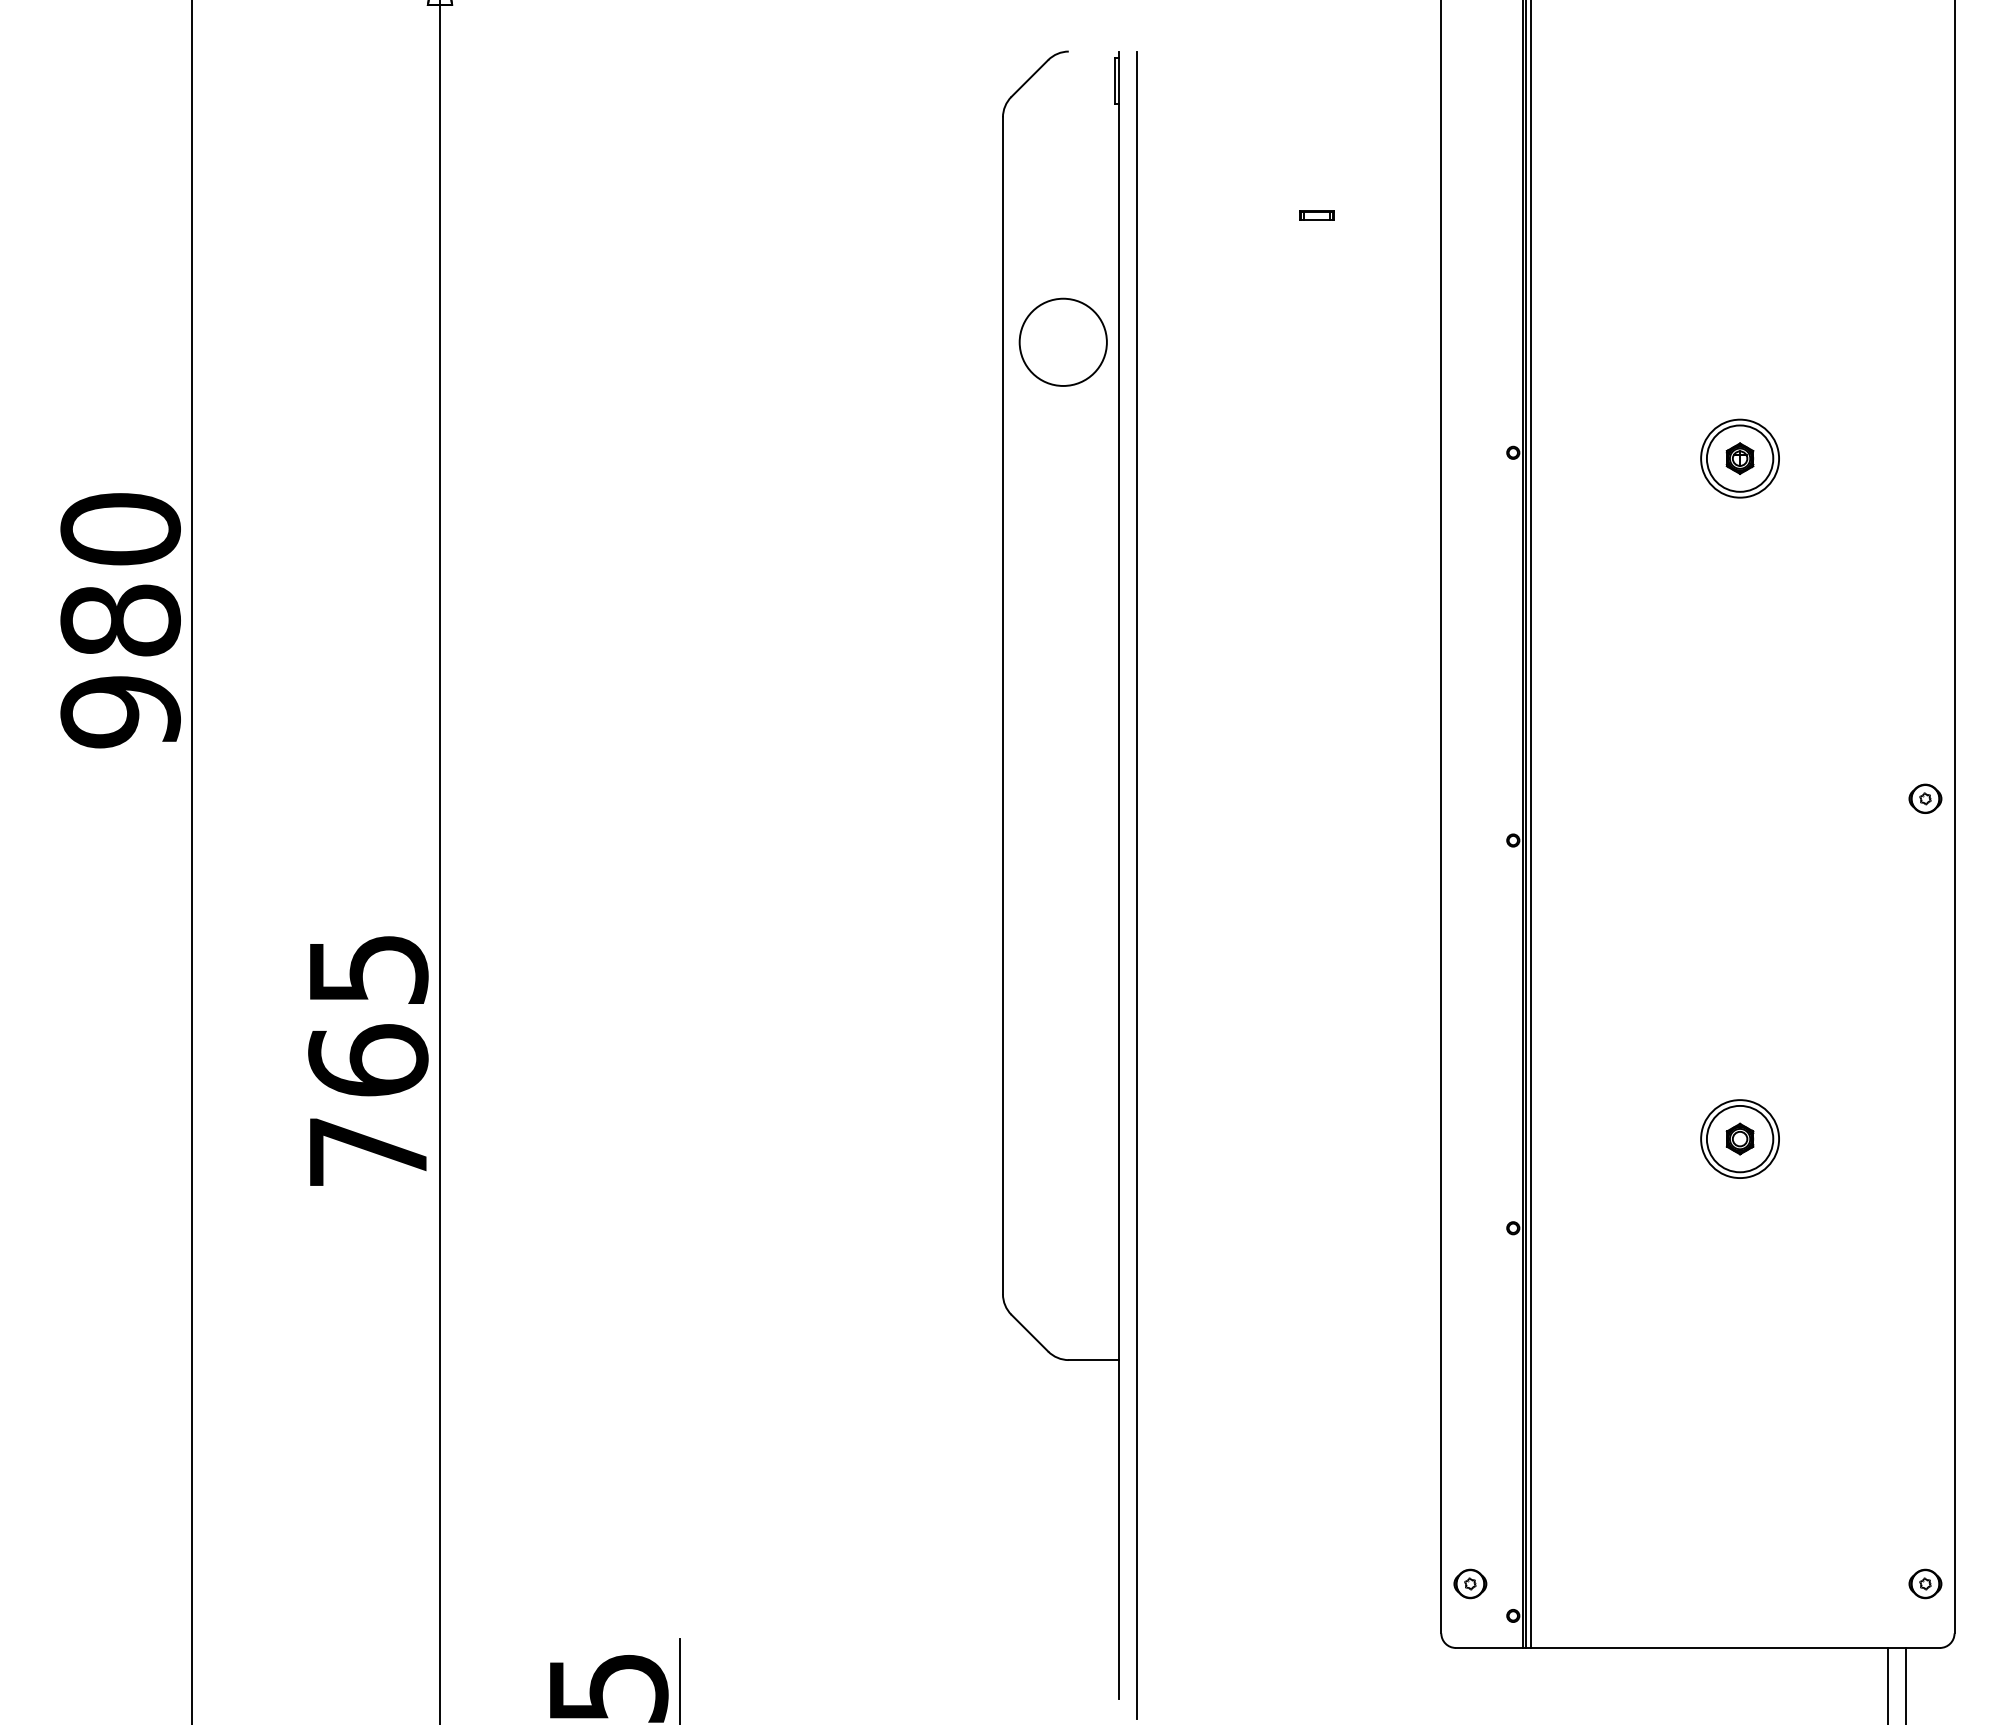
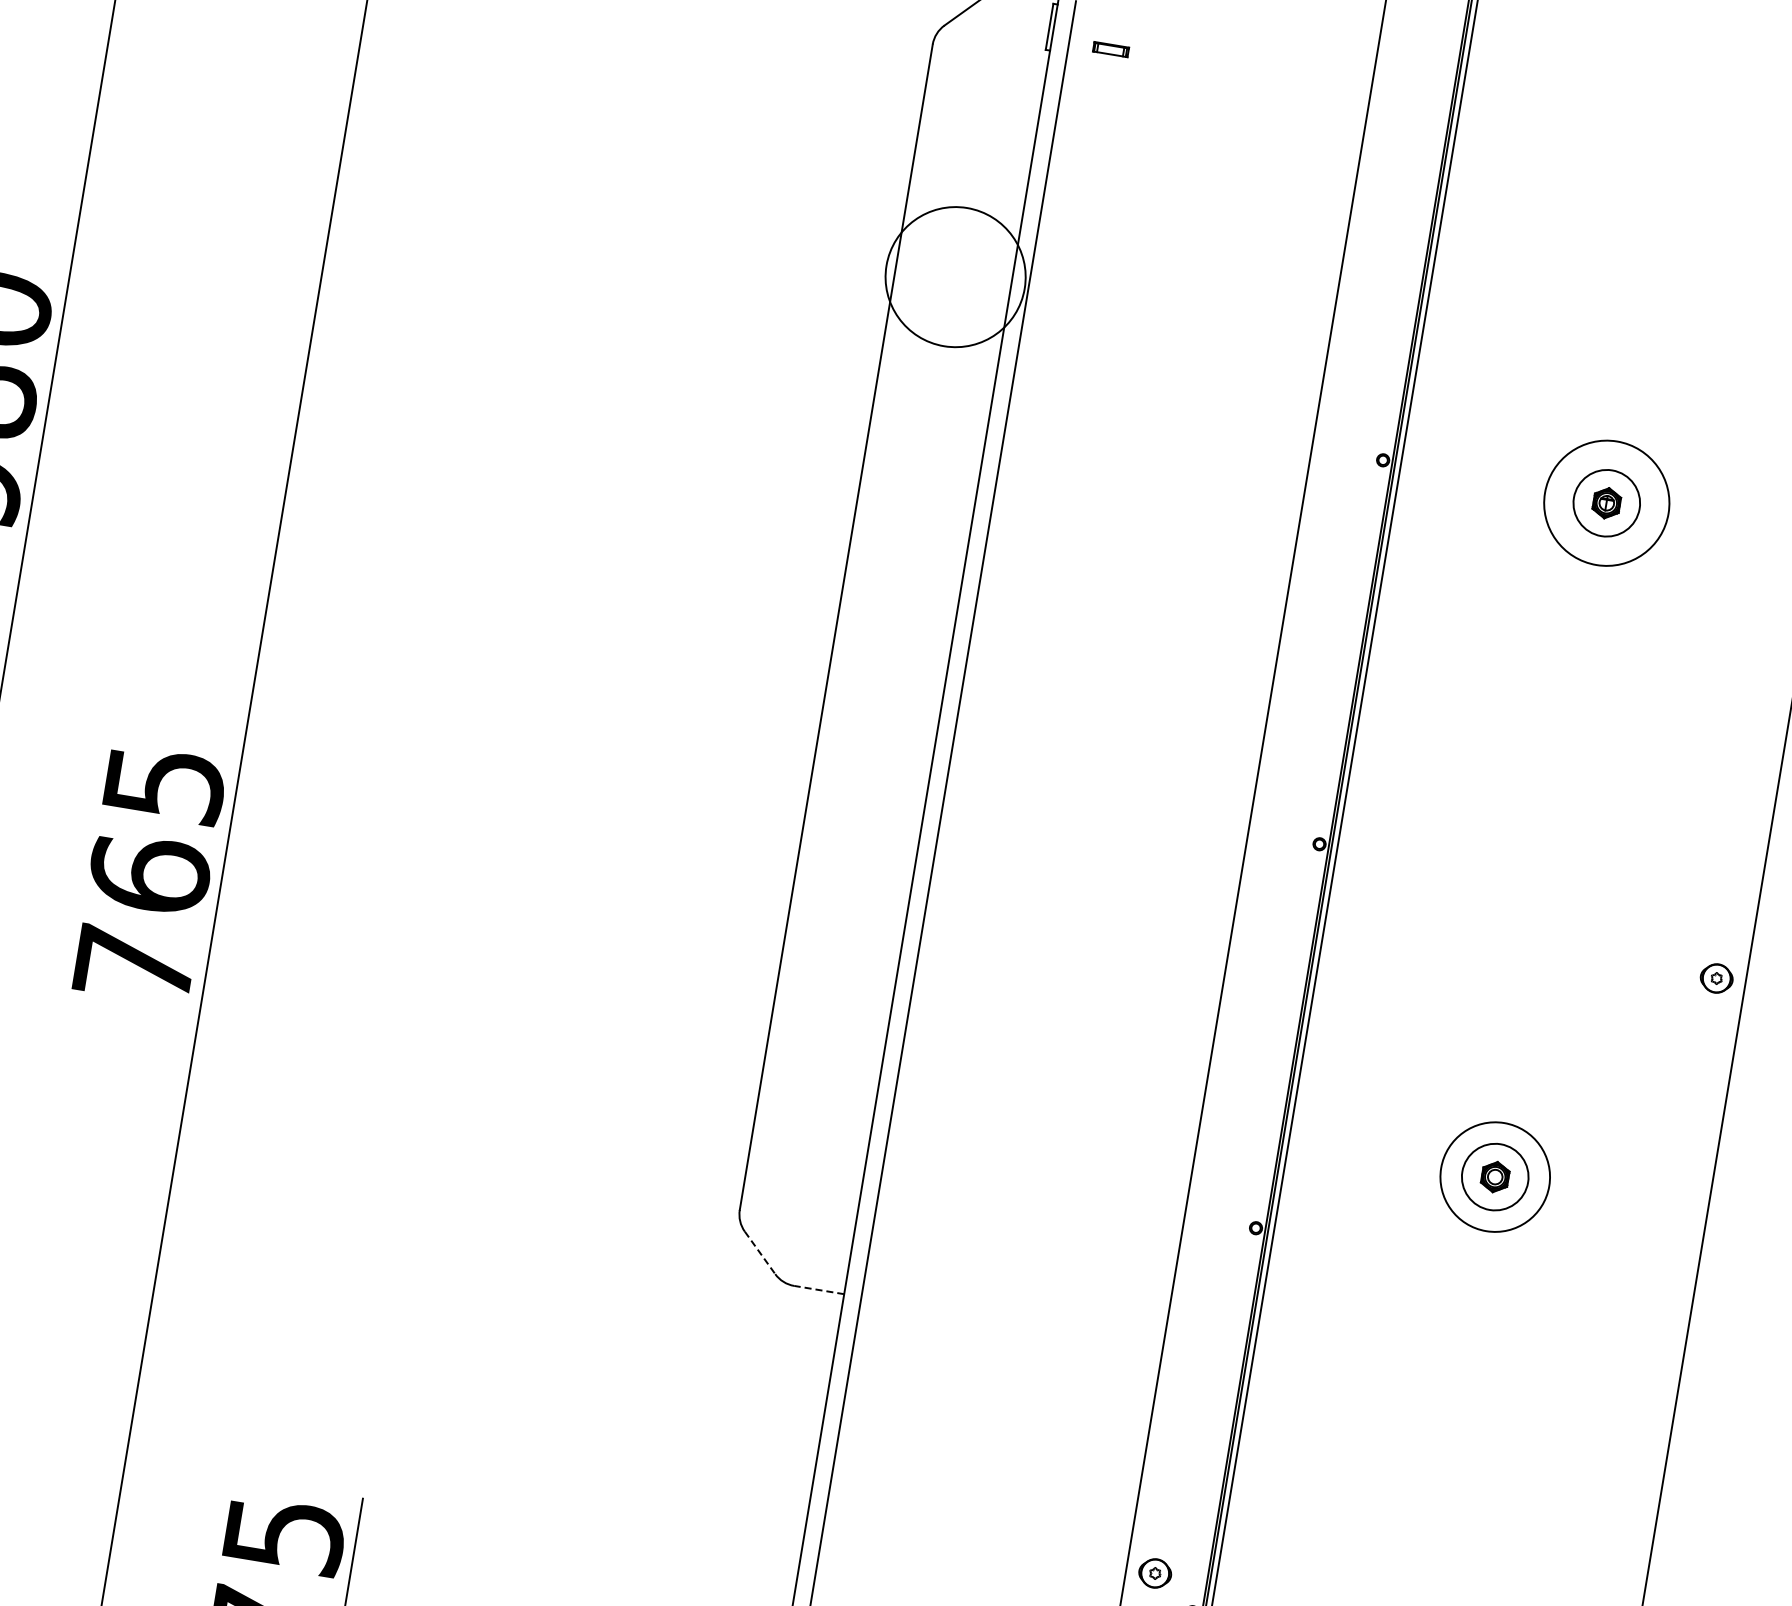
part: (1316, 215) -> (1110, 49), moved
circle: (1062, 341) -> (954, 276), size x1.6
circle: (1740, 458) -> (1607, 503), size x1.6
part: (1925, 798) -> (1716, 978), moved
circle: (1740, 1139) -> (1495, 1177), size x1.4
line: (1029, 1333) -> (759, 1253), solid -> dashed
line: (1093, 1360) -> (818, 1290), solid -> dashed

